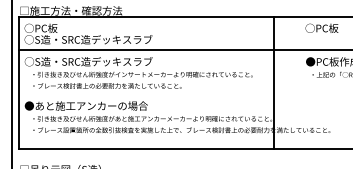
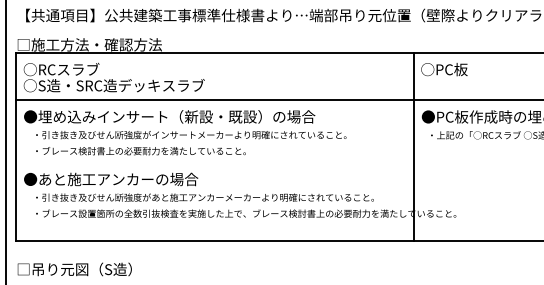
text: (56, 28) -> (69, 69), ○PC板 -> ○RCスラブ
text: (127, 61) -> (169, 116), ○S造・SRC造デッキスラブ -> ●埋め込みインサート（新設・既設）の場合
line: (274, 82) -> (414, 146), moved

